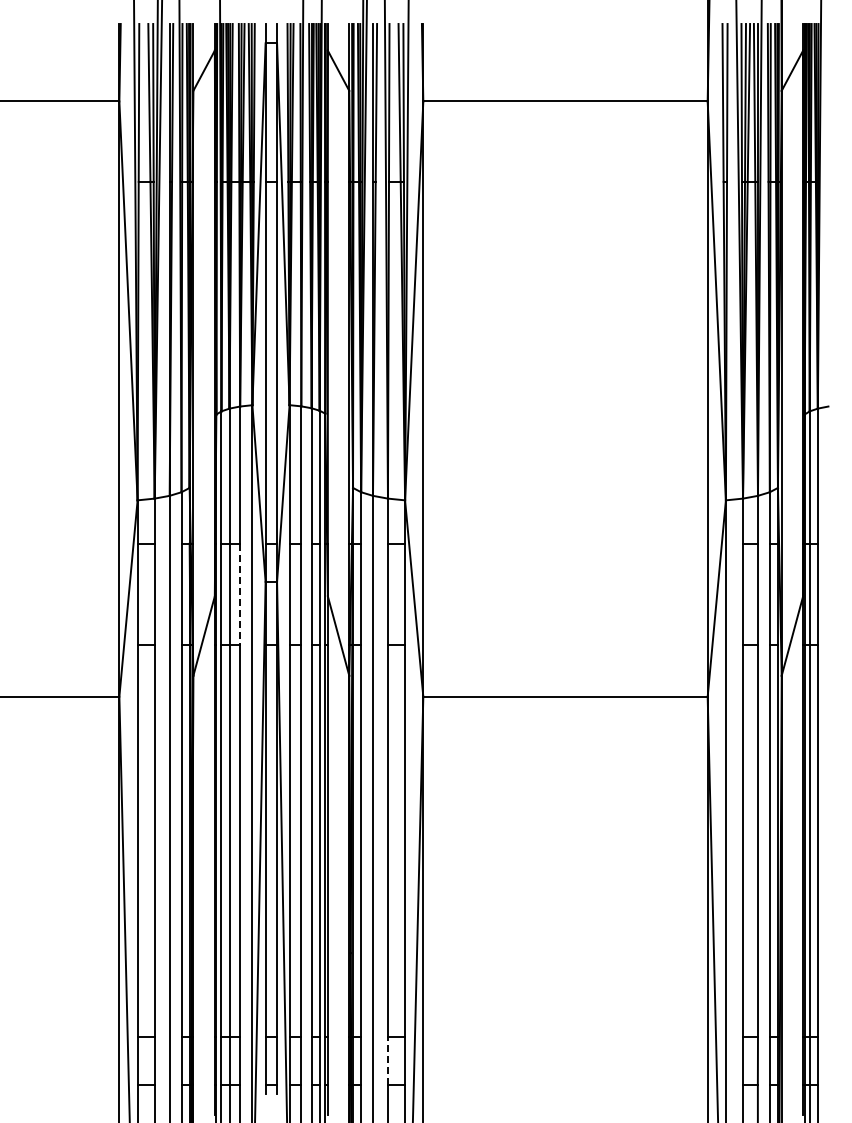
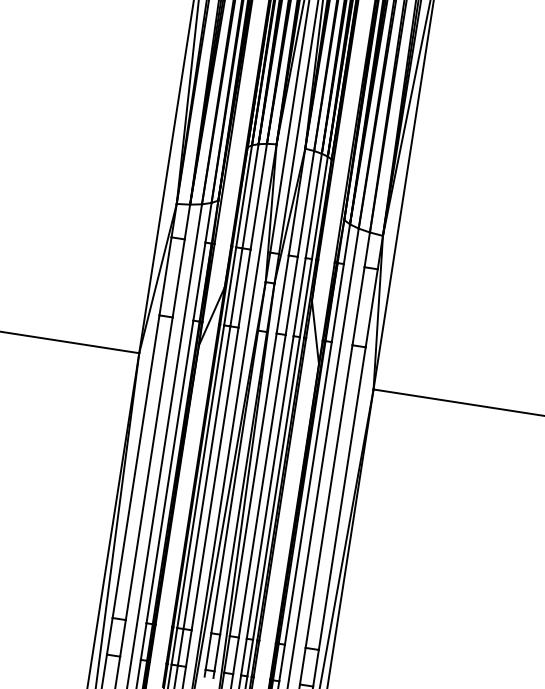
line: (240, 594) -> (244, 288), dashed -> solid
line: (387, 1061) -> (302, 666), dashed -> solid

